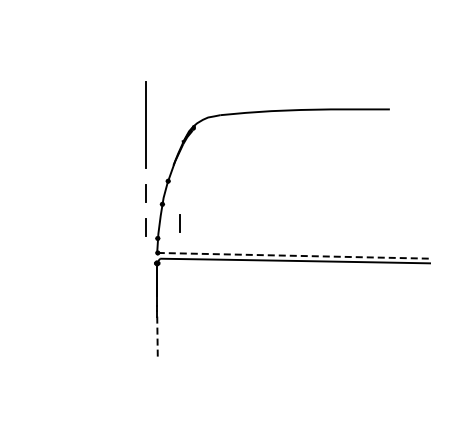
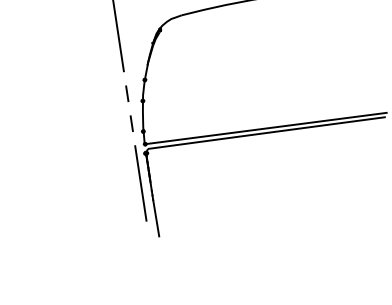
line: (179, 223) -> (160, 115), removed
line: (295, 255) -> (266, 128), dashed -> solid
line: (146, 295) -> (141, 182), added
line: (157, 337) -> (156, 218), dashed -> solid

